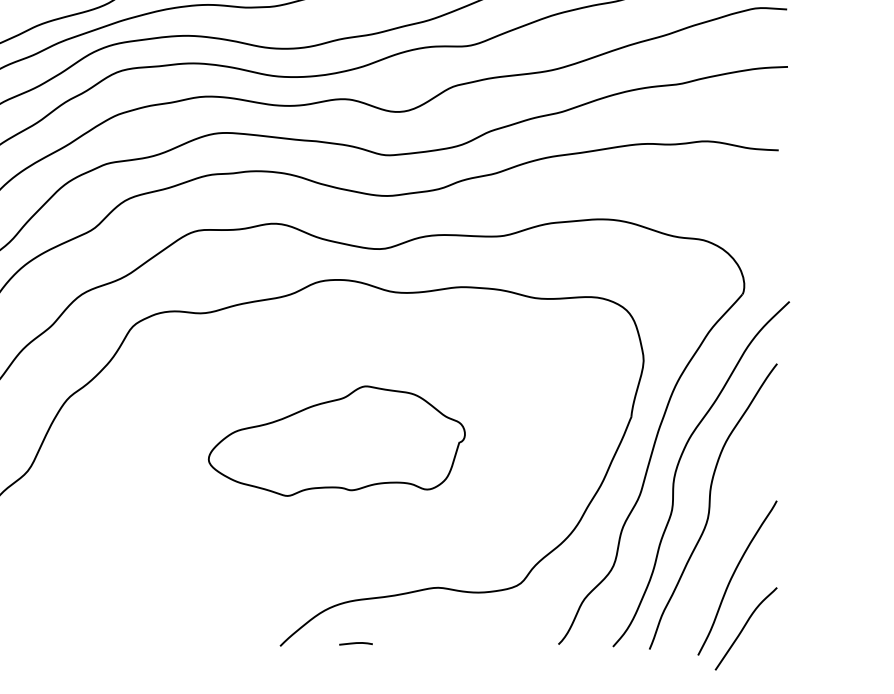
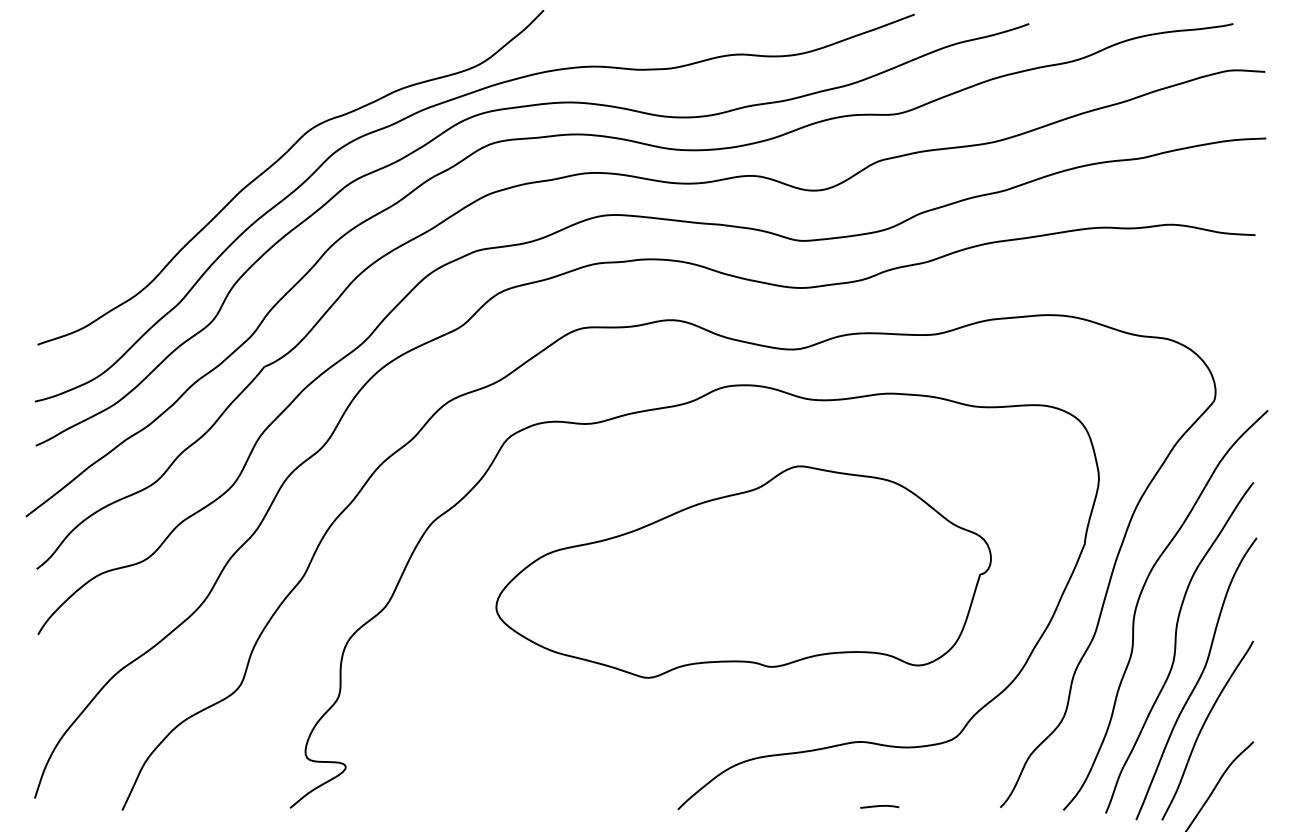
part: (336, 440) -> (743, 571), size x1.67
curve: (729, 533) -> (1198, 678), added
curve: (355, 643) -> (879, 806), moved

